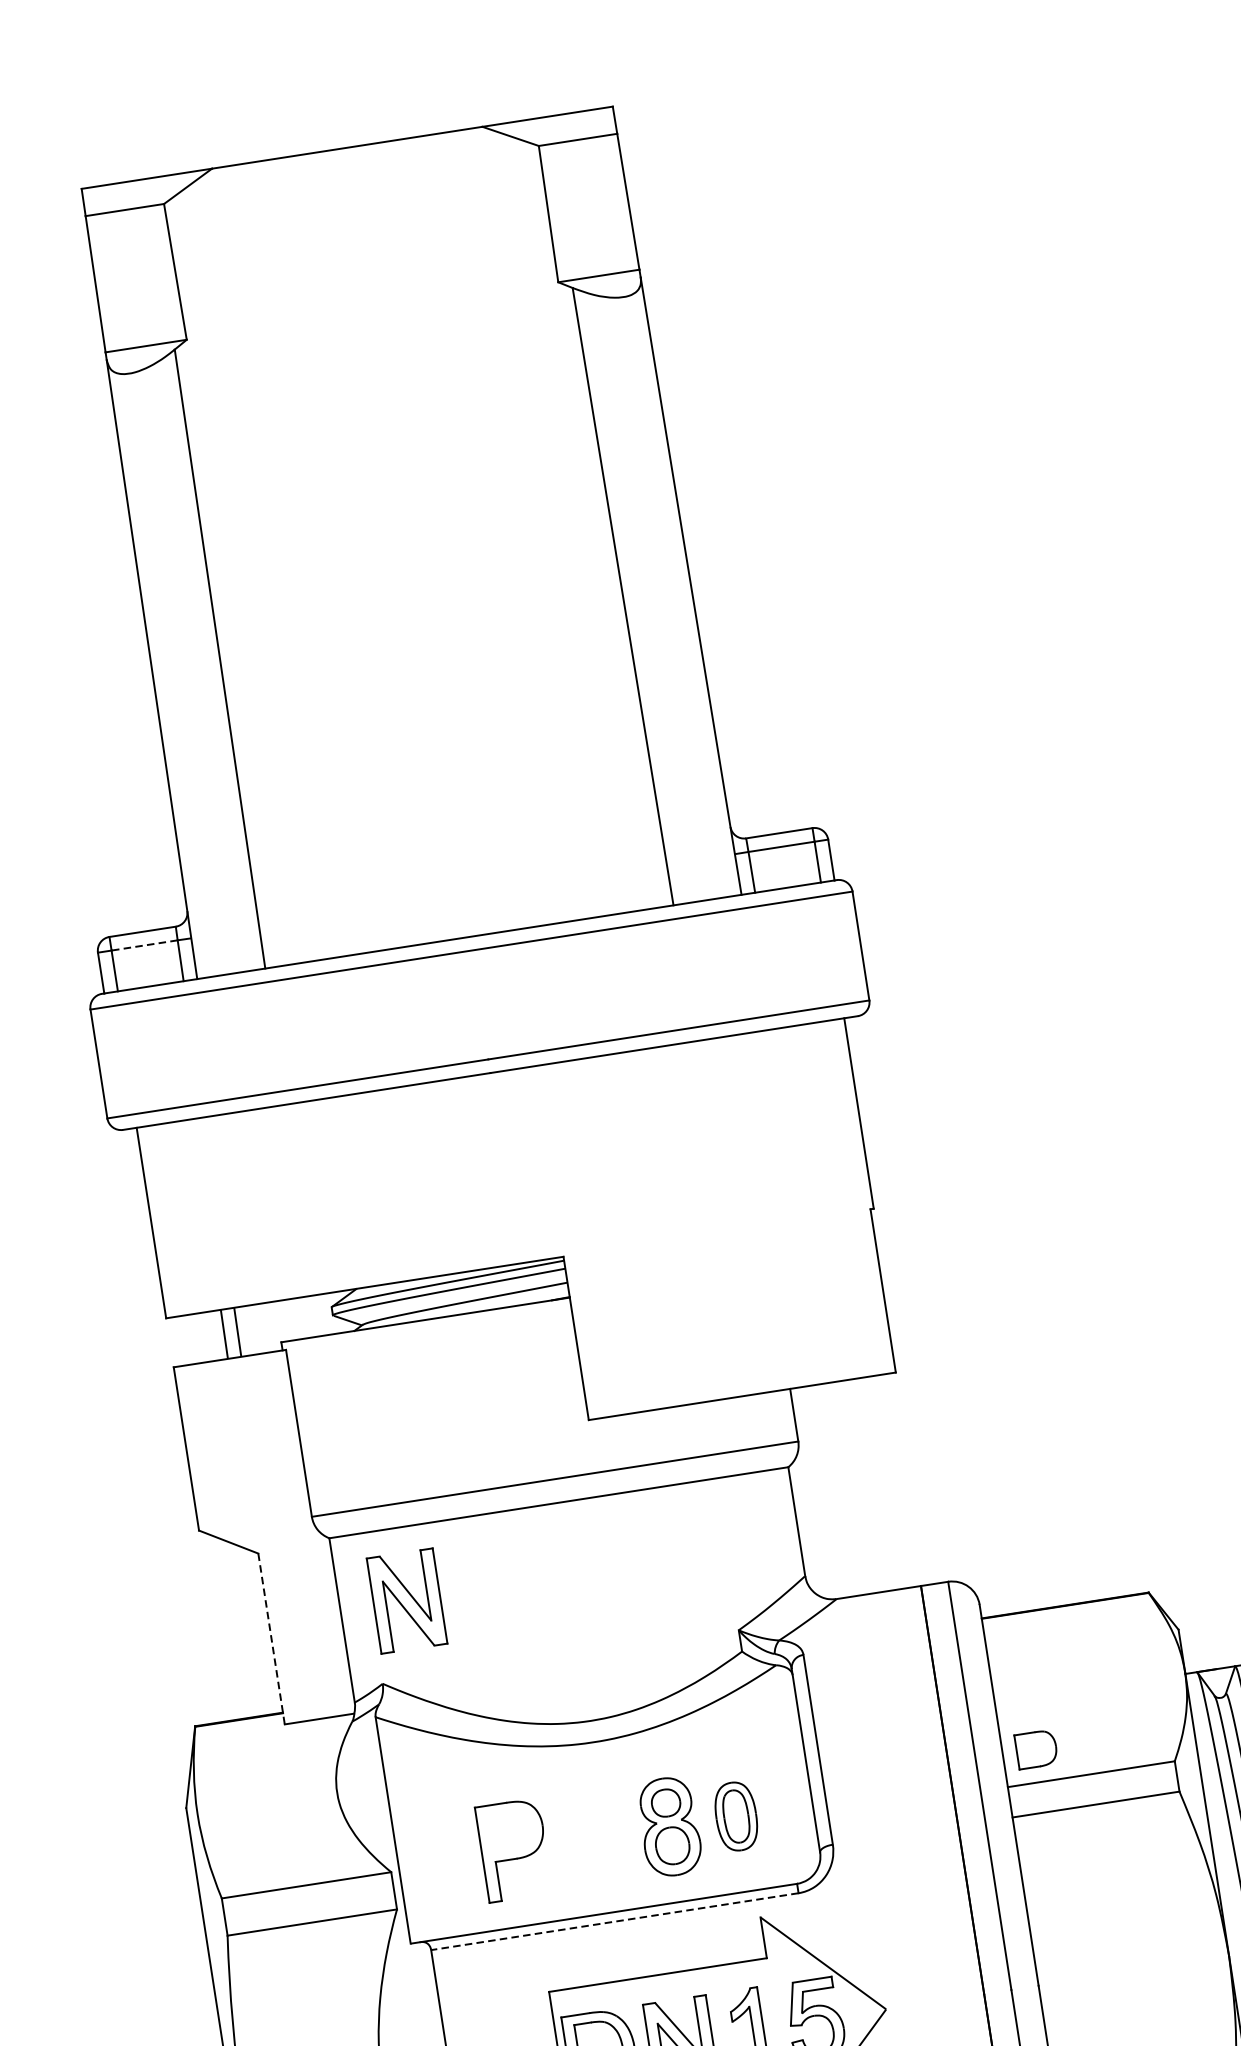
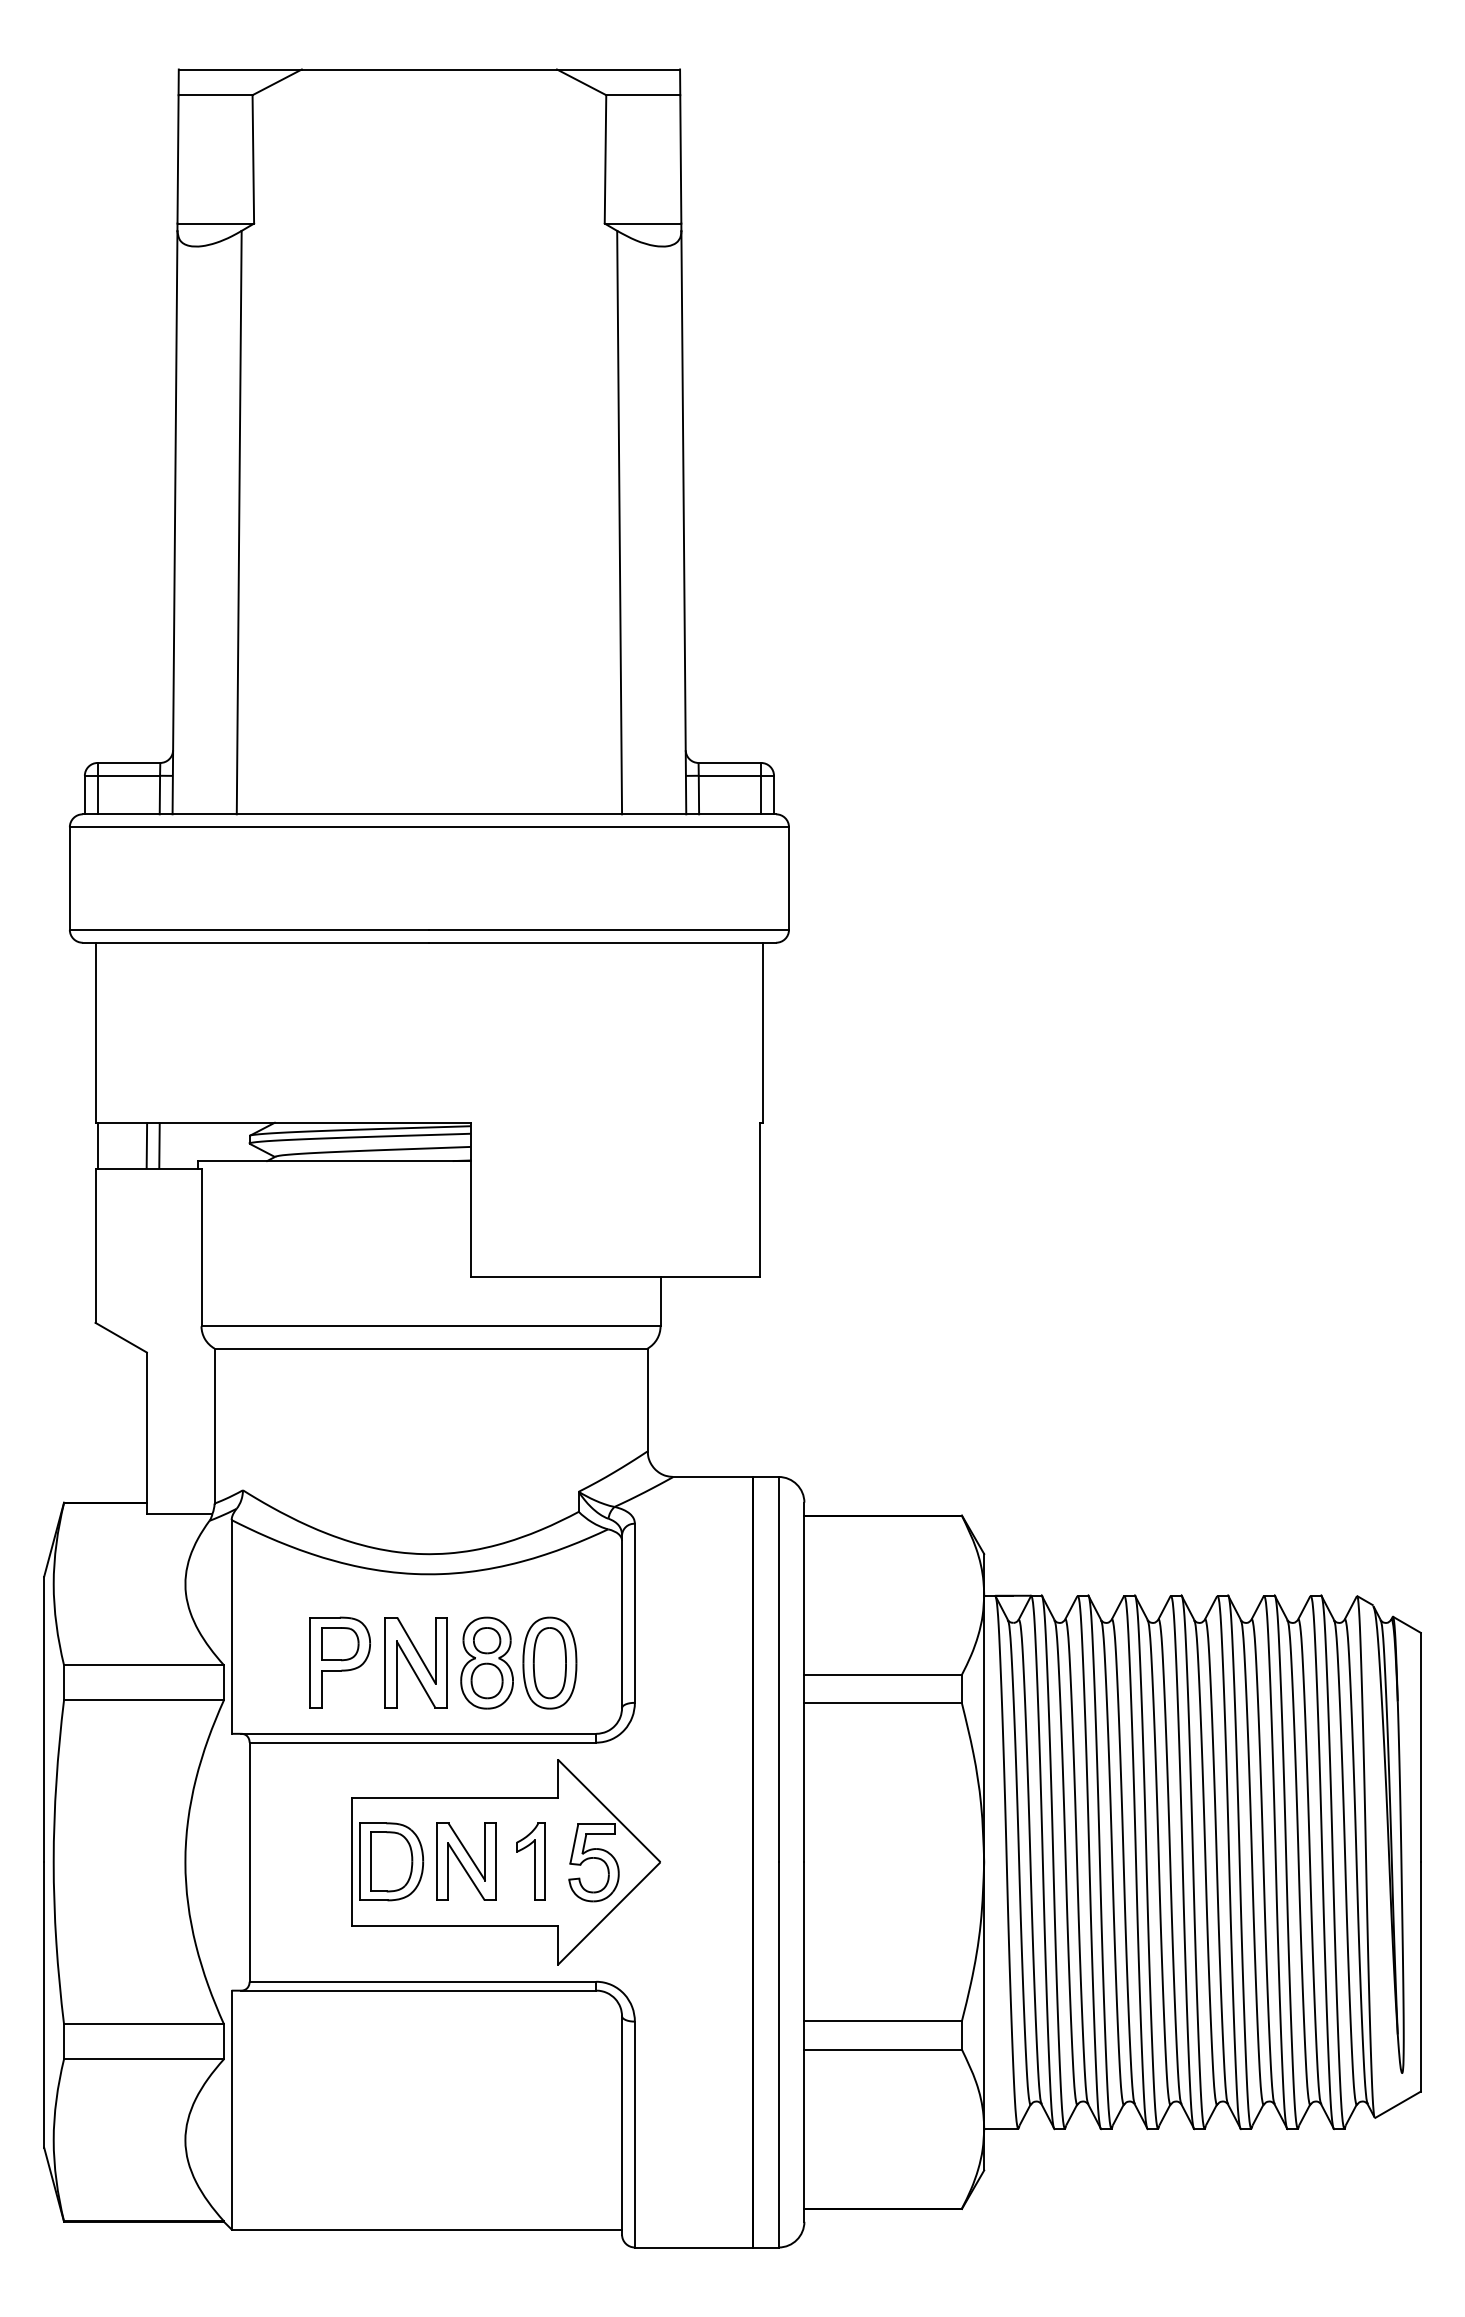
line: (144, 945) -> (128, 775), dashed -> solid
line: (173, 1342) -> (98, 1145), added
part: (406, 1601) -> (415, 1662), moved
line: (271, 1639) -> (146, 1433), dashed -> solid
part: (1036, 1749) -> (340, 1644), moved
part: (735, 1815) -> (549, 1662), size x1.43
line: (614, 1921) -> (422, 1742), dashed -> solid

